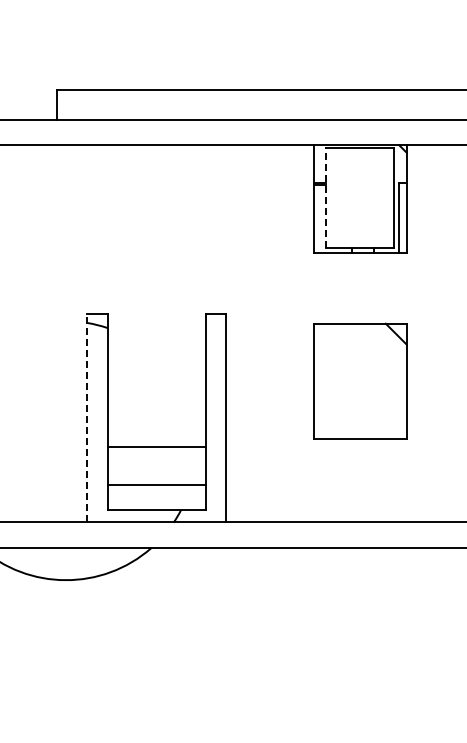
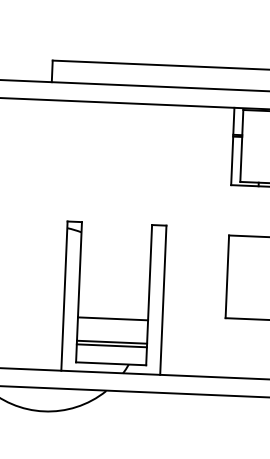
line: (326, 197) -> (242, 145), dashed -> solid
line: (87, 417) -> (64, 295), dashed -> solid
line: (156, 479) -> (112, 342), added

